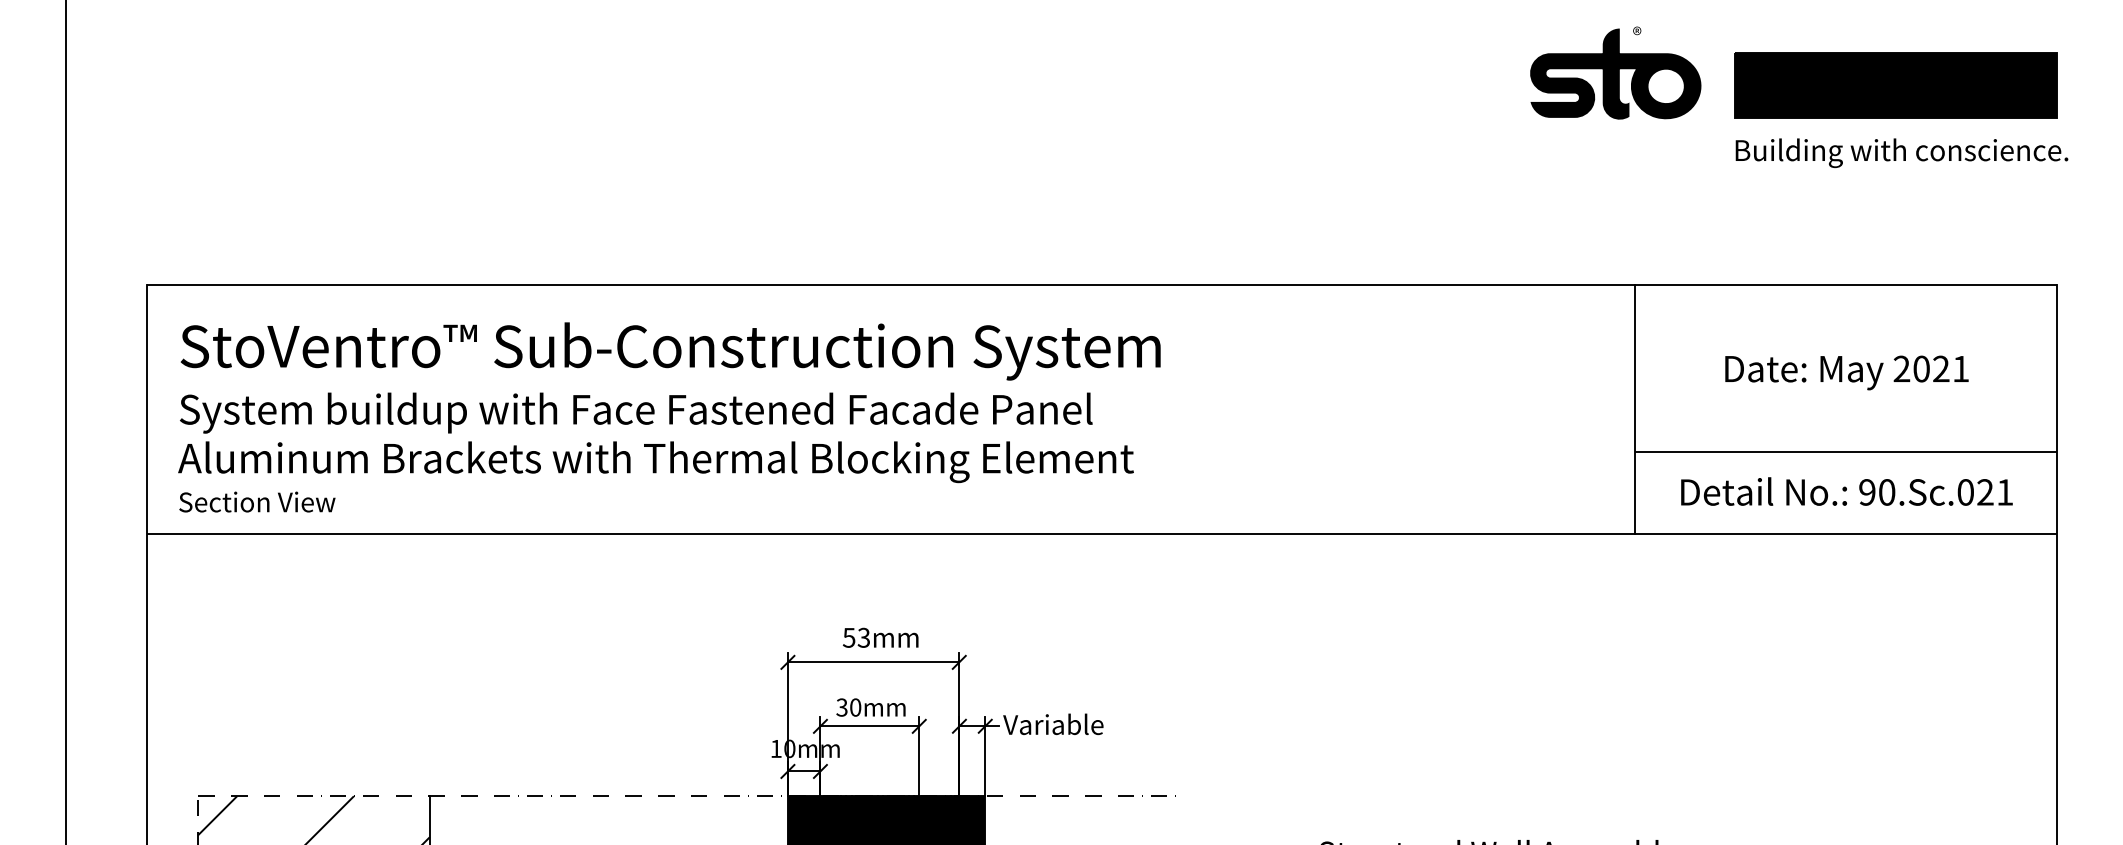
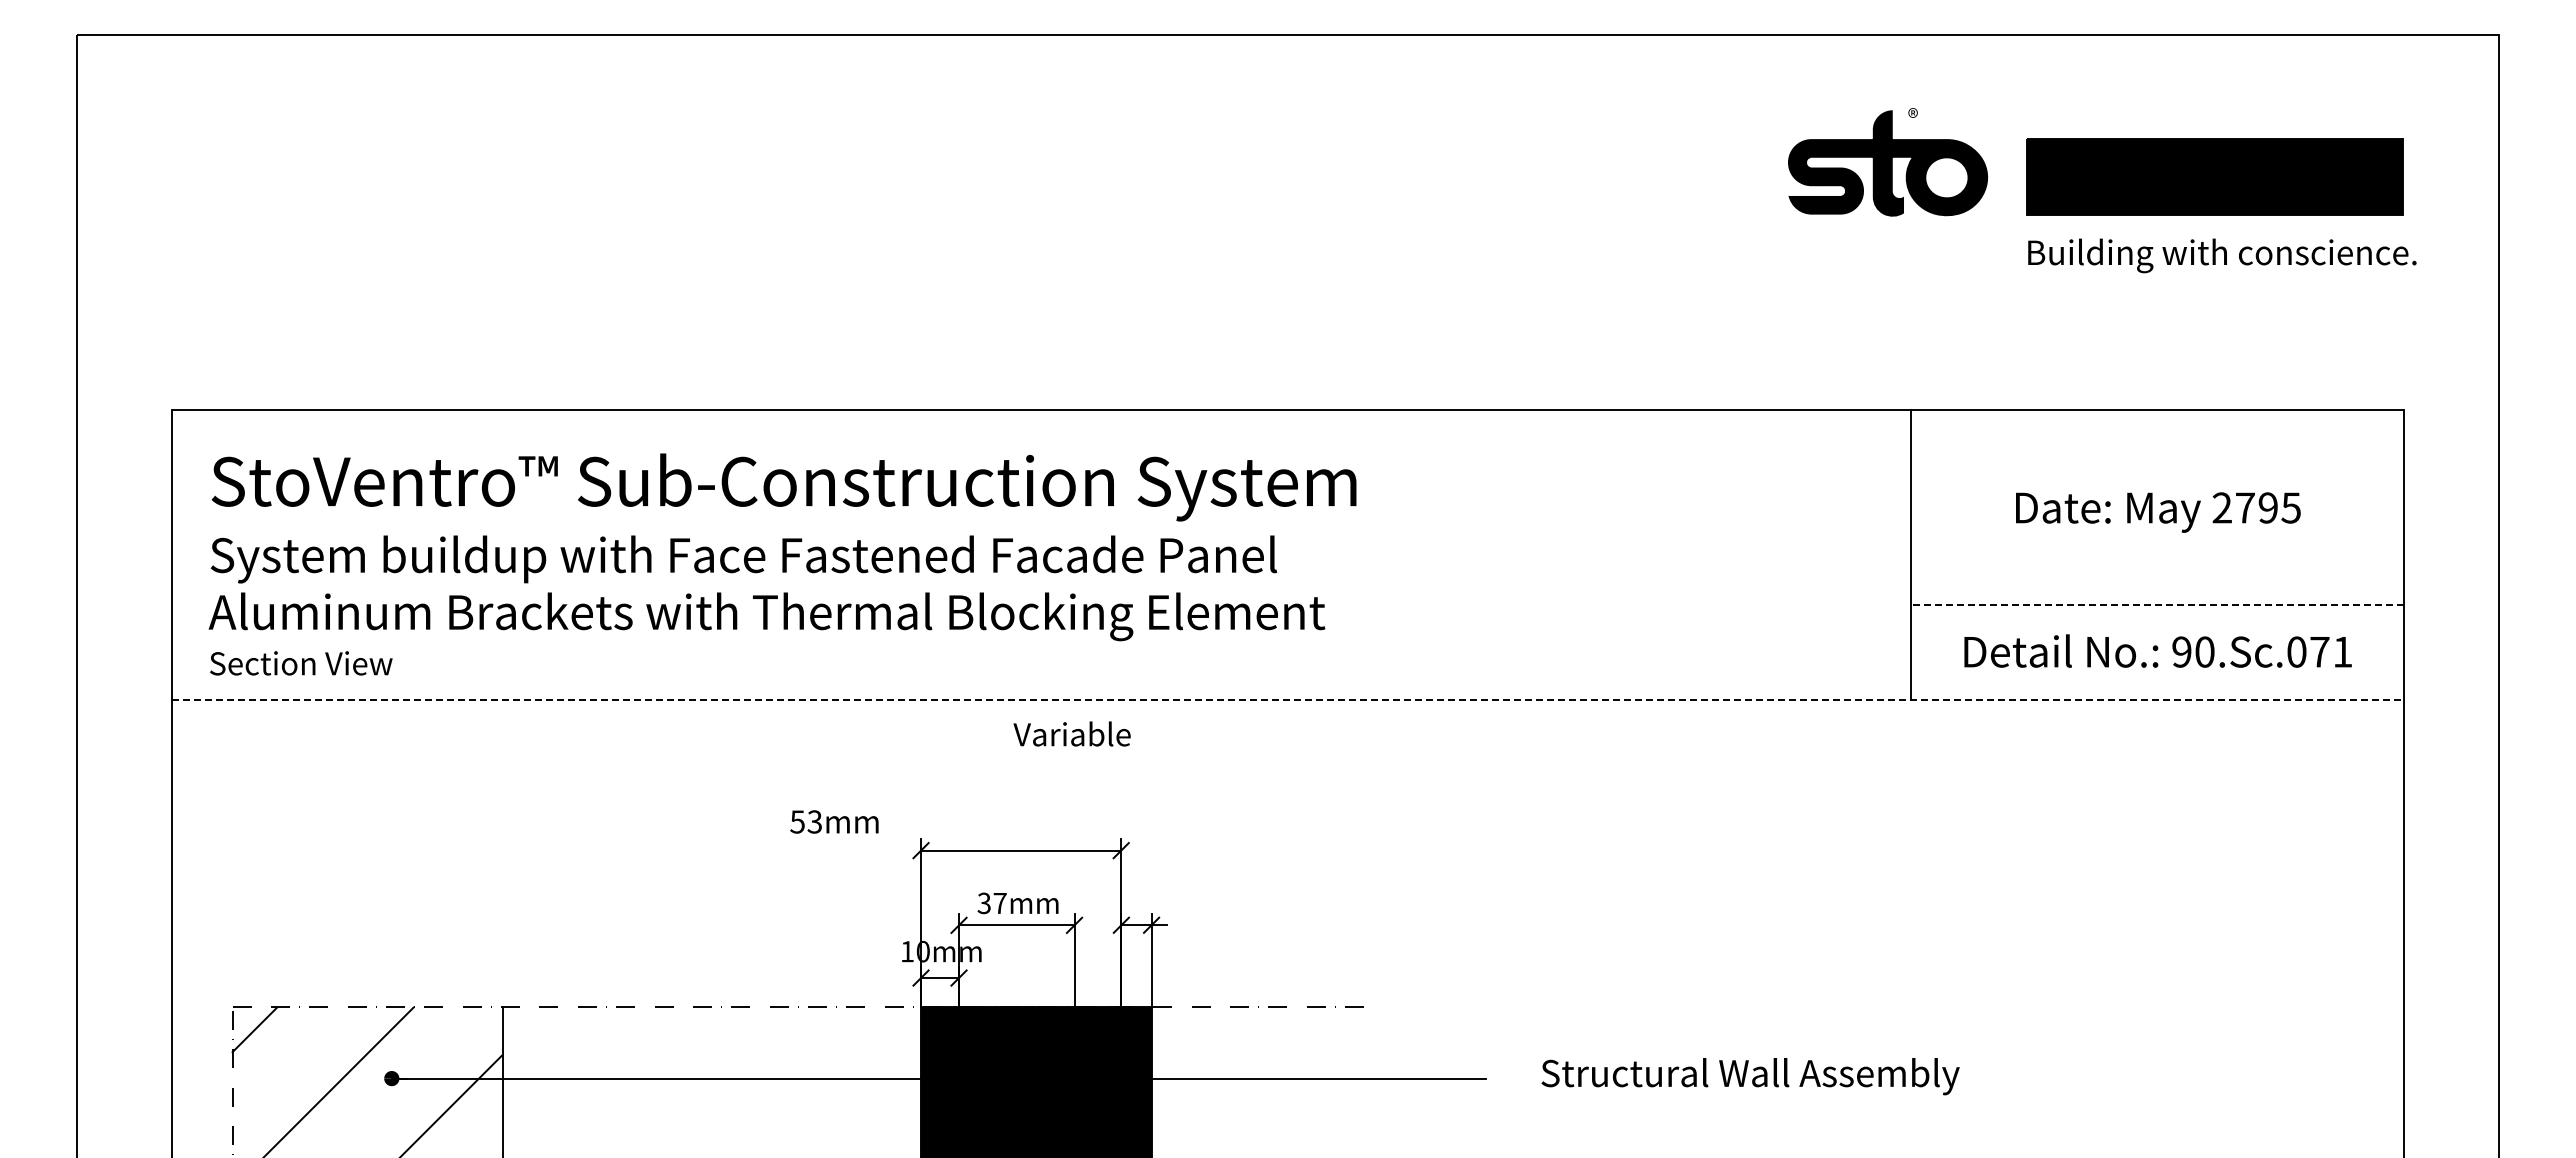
text: (1941, 368) -> (2268, 507), 2021 -> 2795
line: (1845, 452) -> (2156, 605), solid -> dashed
text: (1985, 491) -> (2319, 651), 90.Sc.021 -> 90.Sc.071
line: (1102, 533) -> (1288, 700), solid -> dashed
text: (880, 637) -> (834, 821), moved
text: (855, 707) -> (999, 903), 30mm -> 37mm
text: (1052, 723) -> (1071, 733), moved

